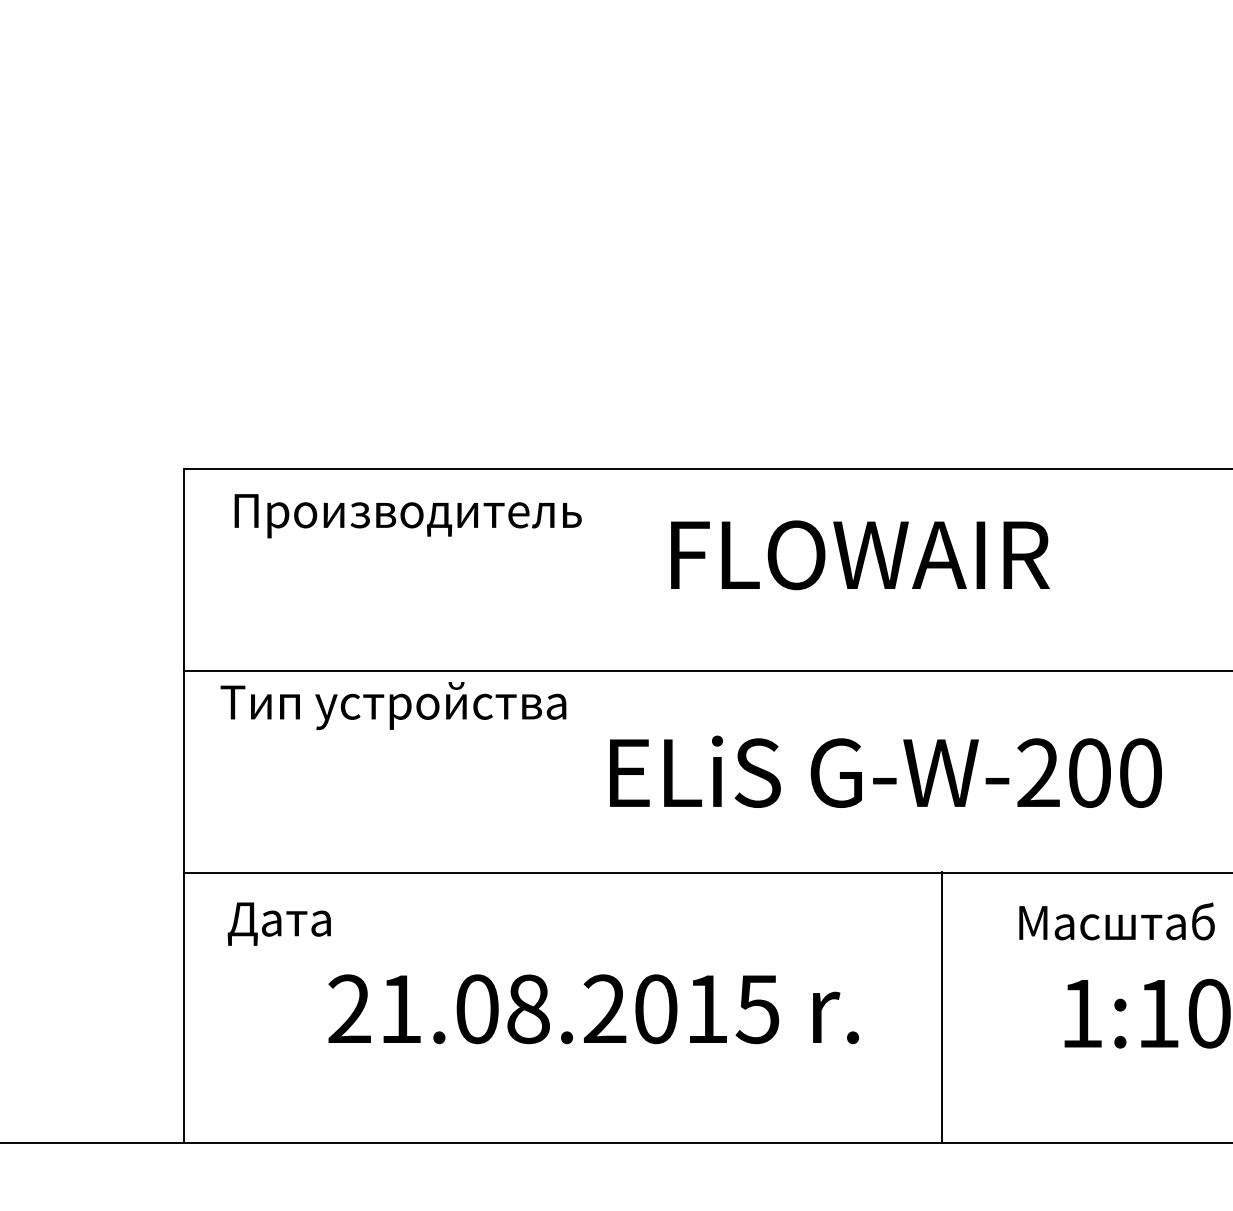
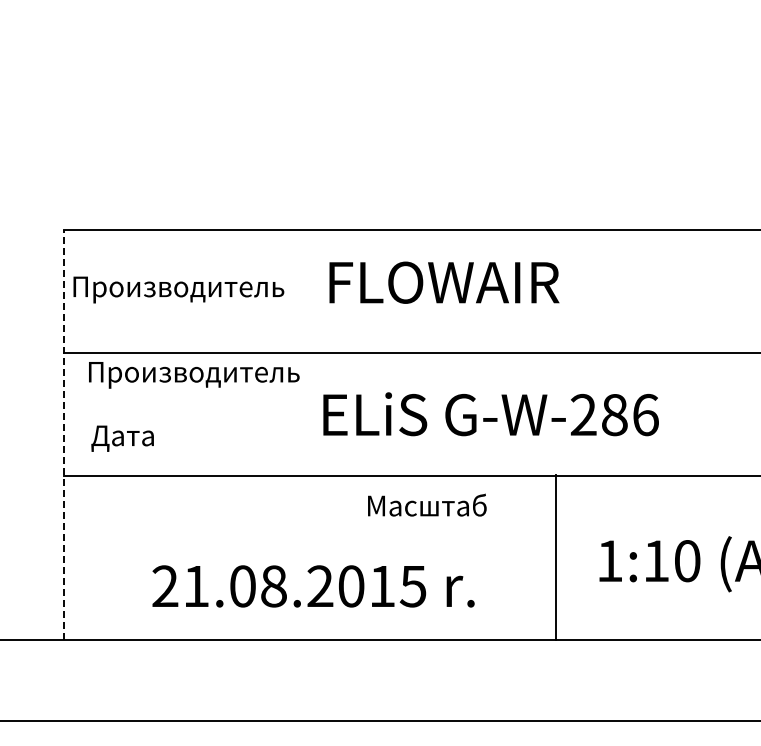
text: (407, 515) -> (178, 289), moved
text: (860, 554) -> (444, 282), moved
text: (396, 704) -> (193, 373), Тип устройства -> Производитель
text: (1115, 772) -> (630, 414), G-W-200 -> G-W-286
line: (183, 805) -> (64, 434), solid -> dashed
text: (1117, 920) -> (427, 504), moved
text: (279, 923) -> (122, 438), moved
line: (942, 1006) -> (556, 556), moved
text: (593, 1009) -> (313, 586), moved

